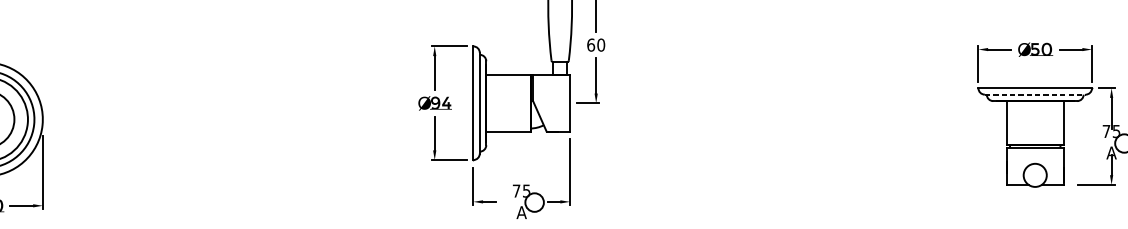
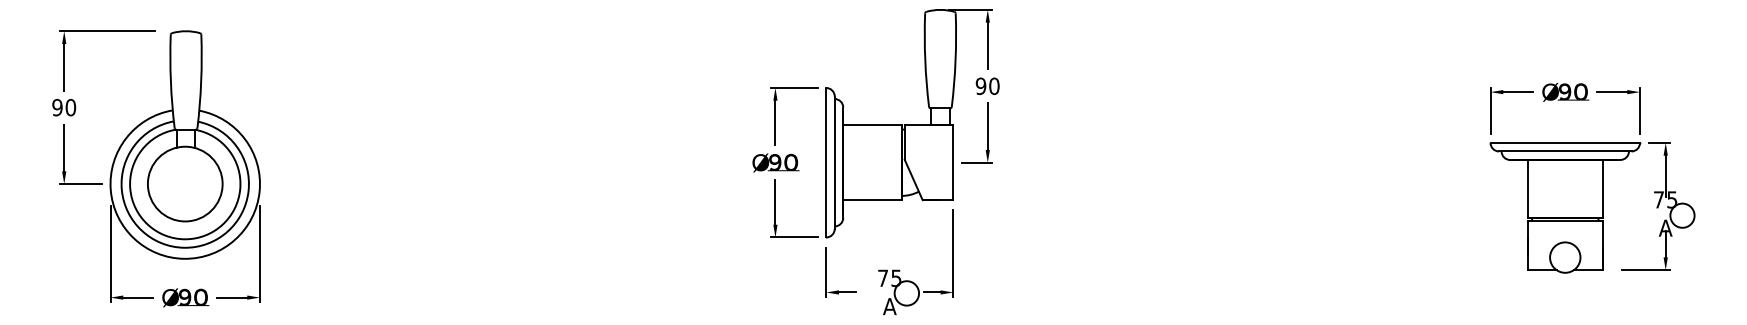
text: (590, 45) -> (980, 86), 60 -> 90
text: (1035, 49) -> (1565, 92), 50 -> 90
line: (1035, 94) -> (1565, 151), dashed -> solid
text: (434, 103) -> (775, 162), 94 -> 90

